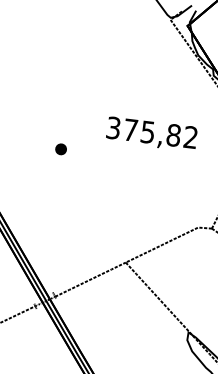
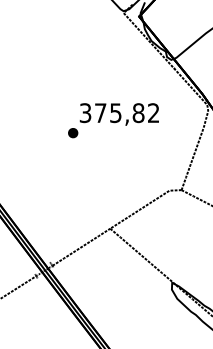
part: (61, 149) -> (73, 133), moved

